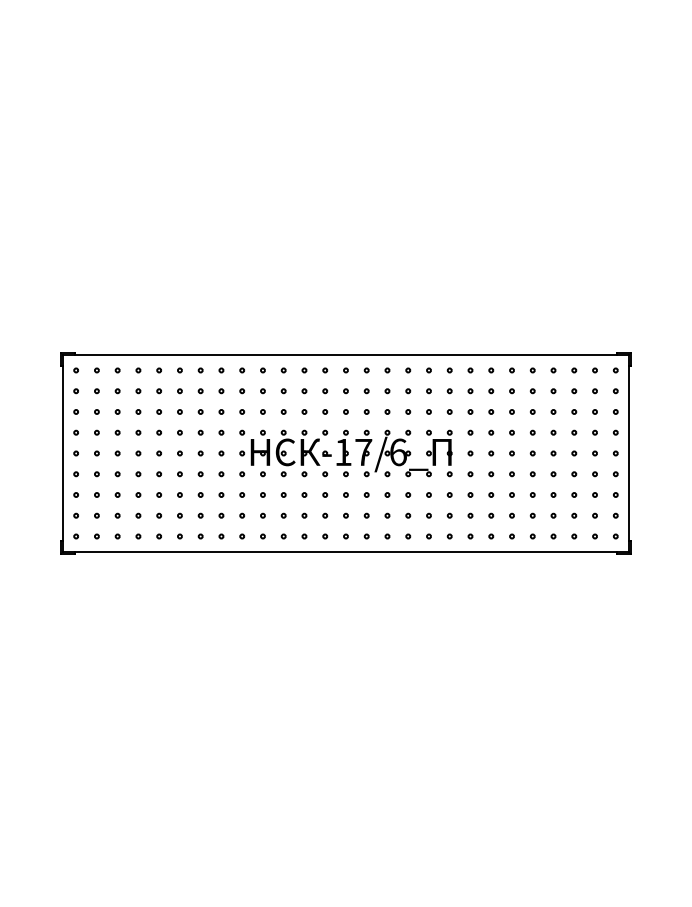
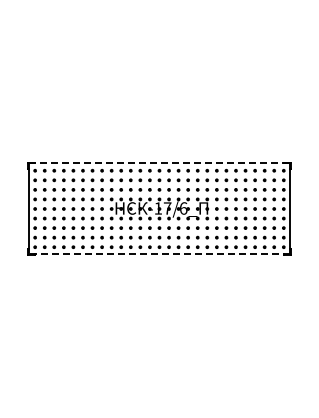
line: (346, 354) -> (159, 163), solid -> dashed
line: (346, 552) -> (159, 254), solid -> dashed

